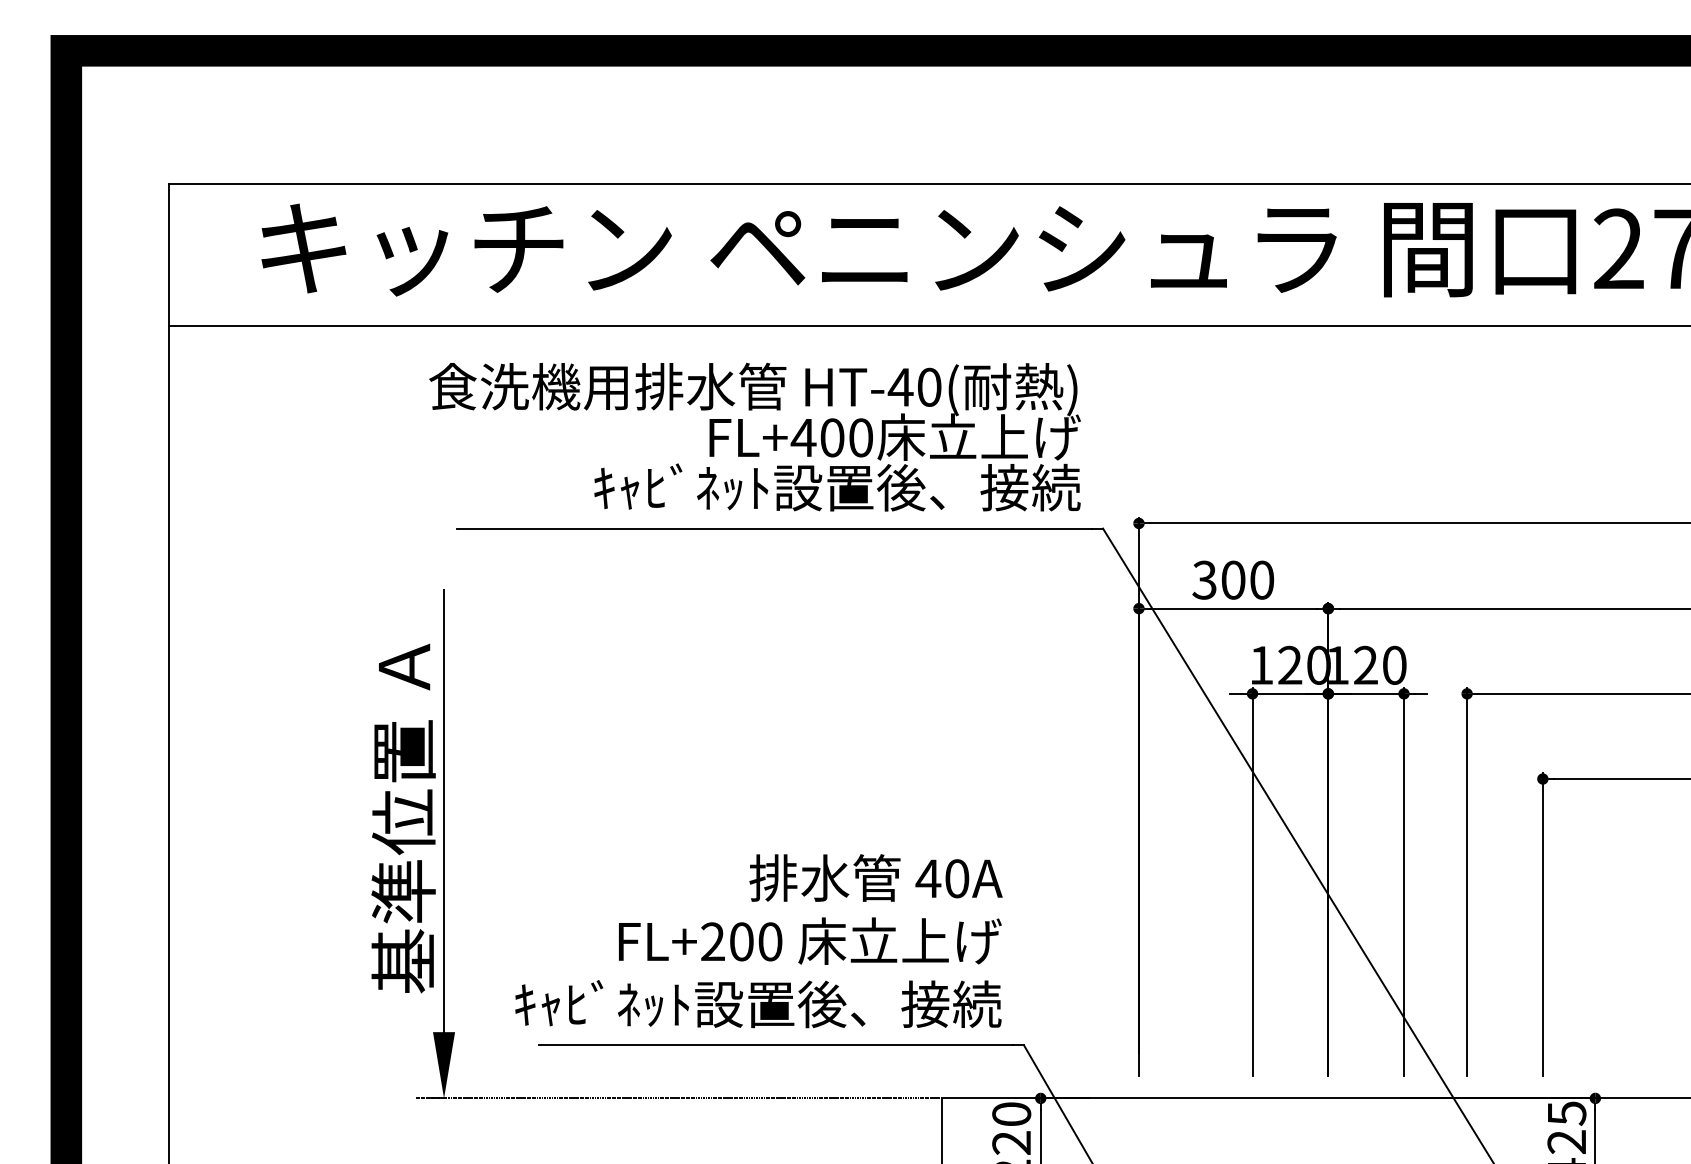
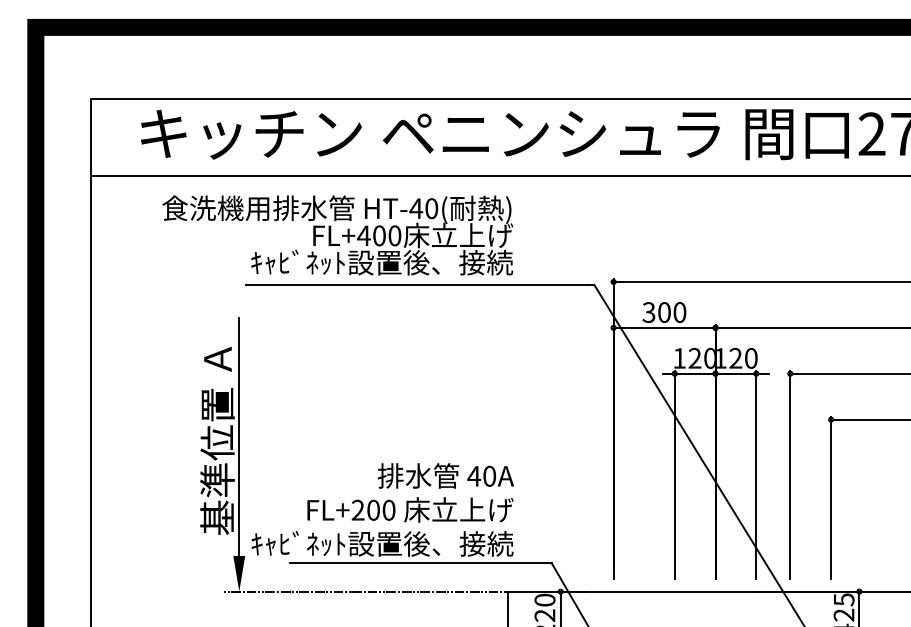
text: (754, 437) -> (337, 235), moved
text: (758, 940) -> (382, 509), moved

